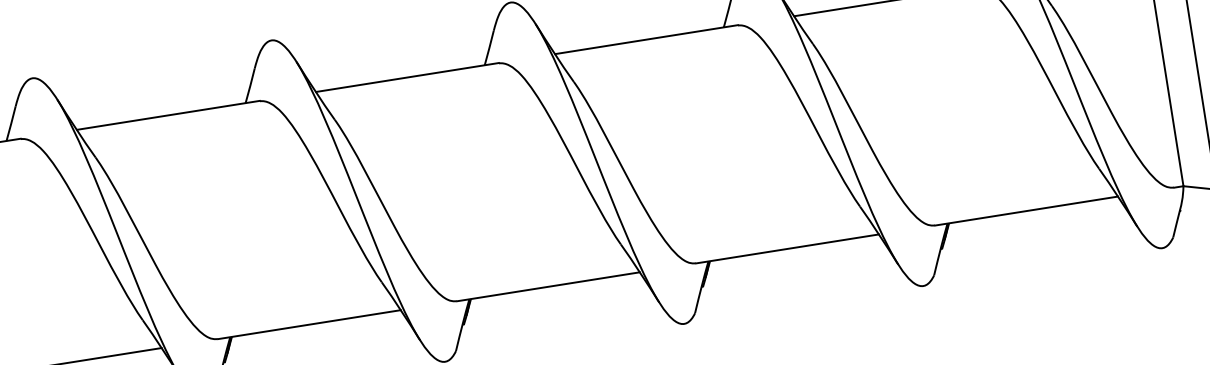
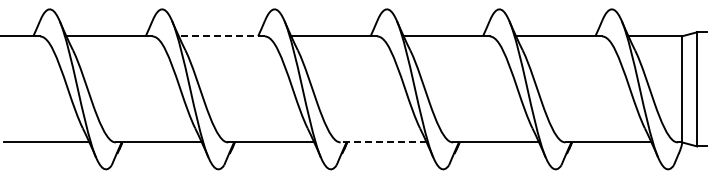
line: (167, 116) -> (221, 36), solid -> dashed
line: (547, 286) -> (383, 142), solid -> dashed

